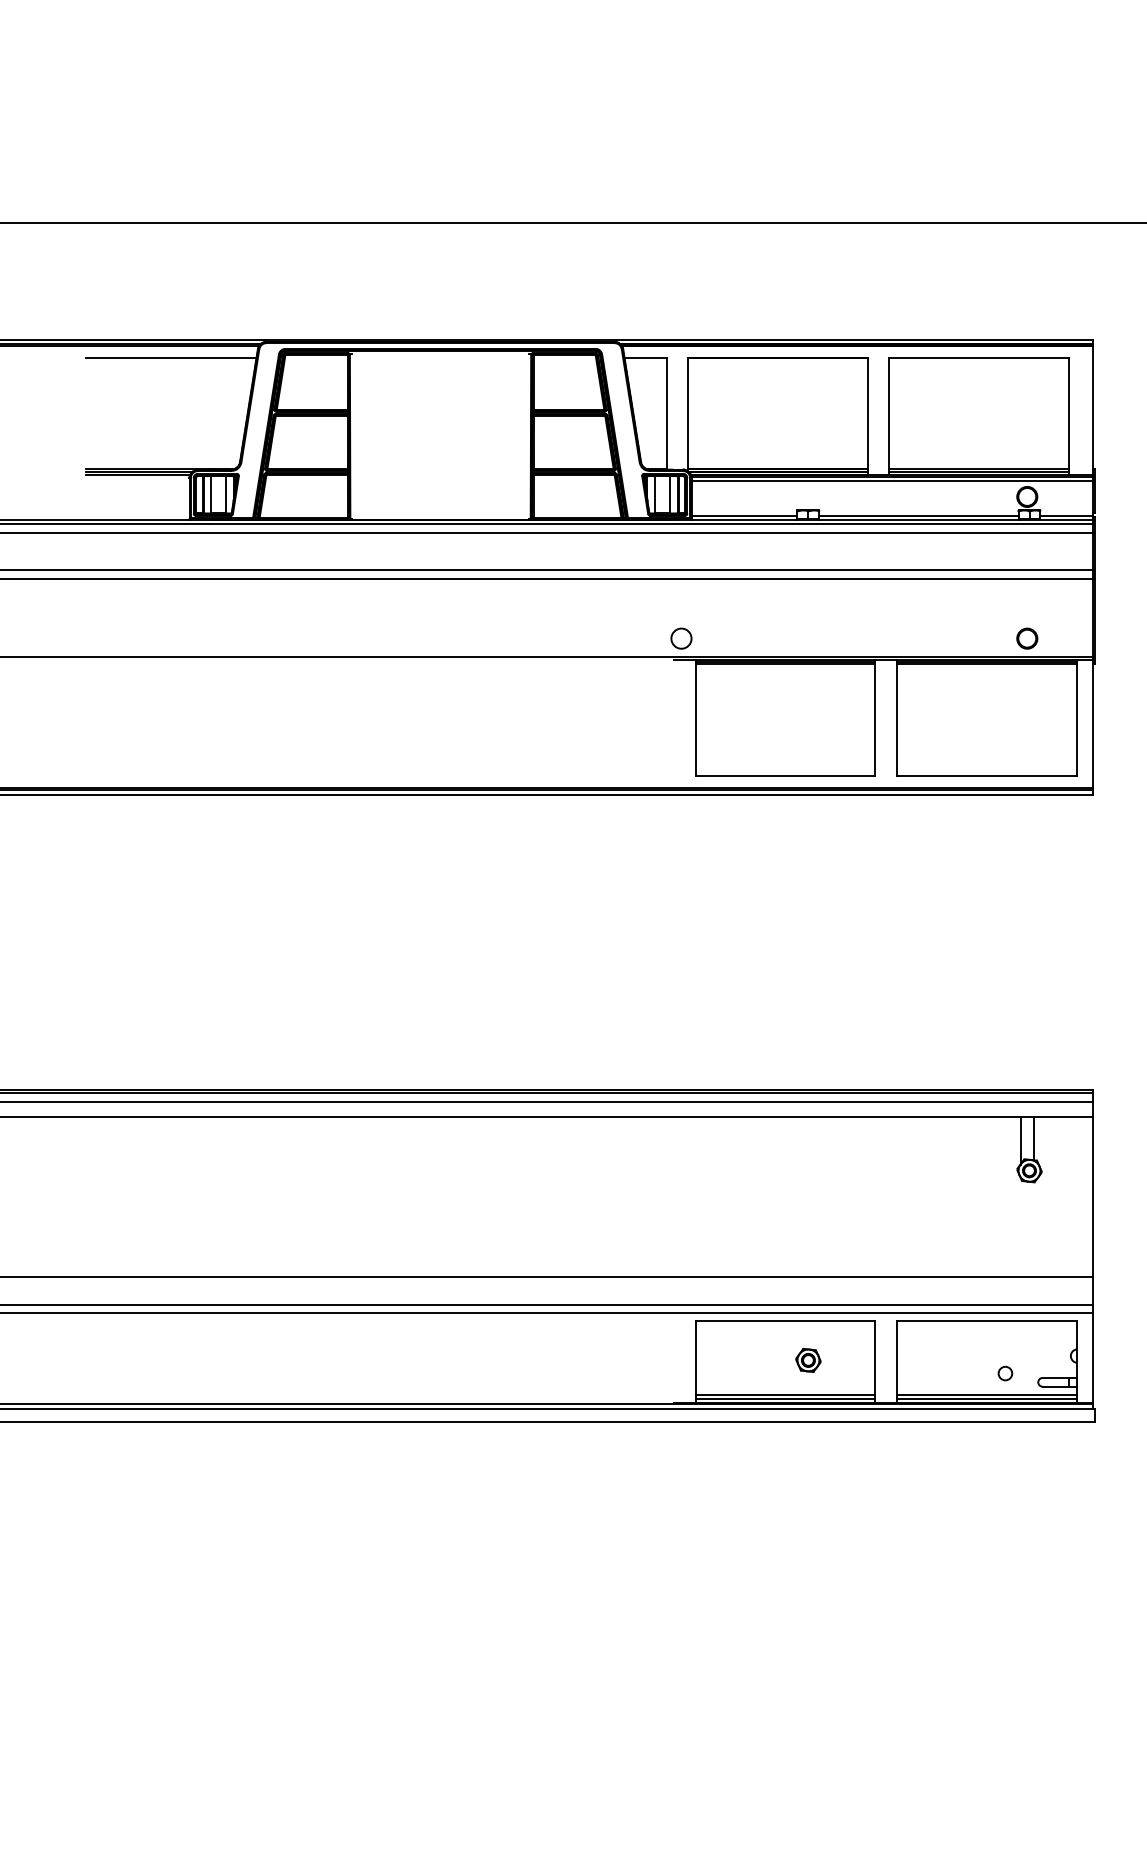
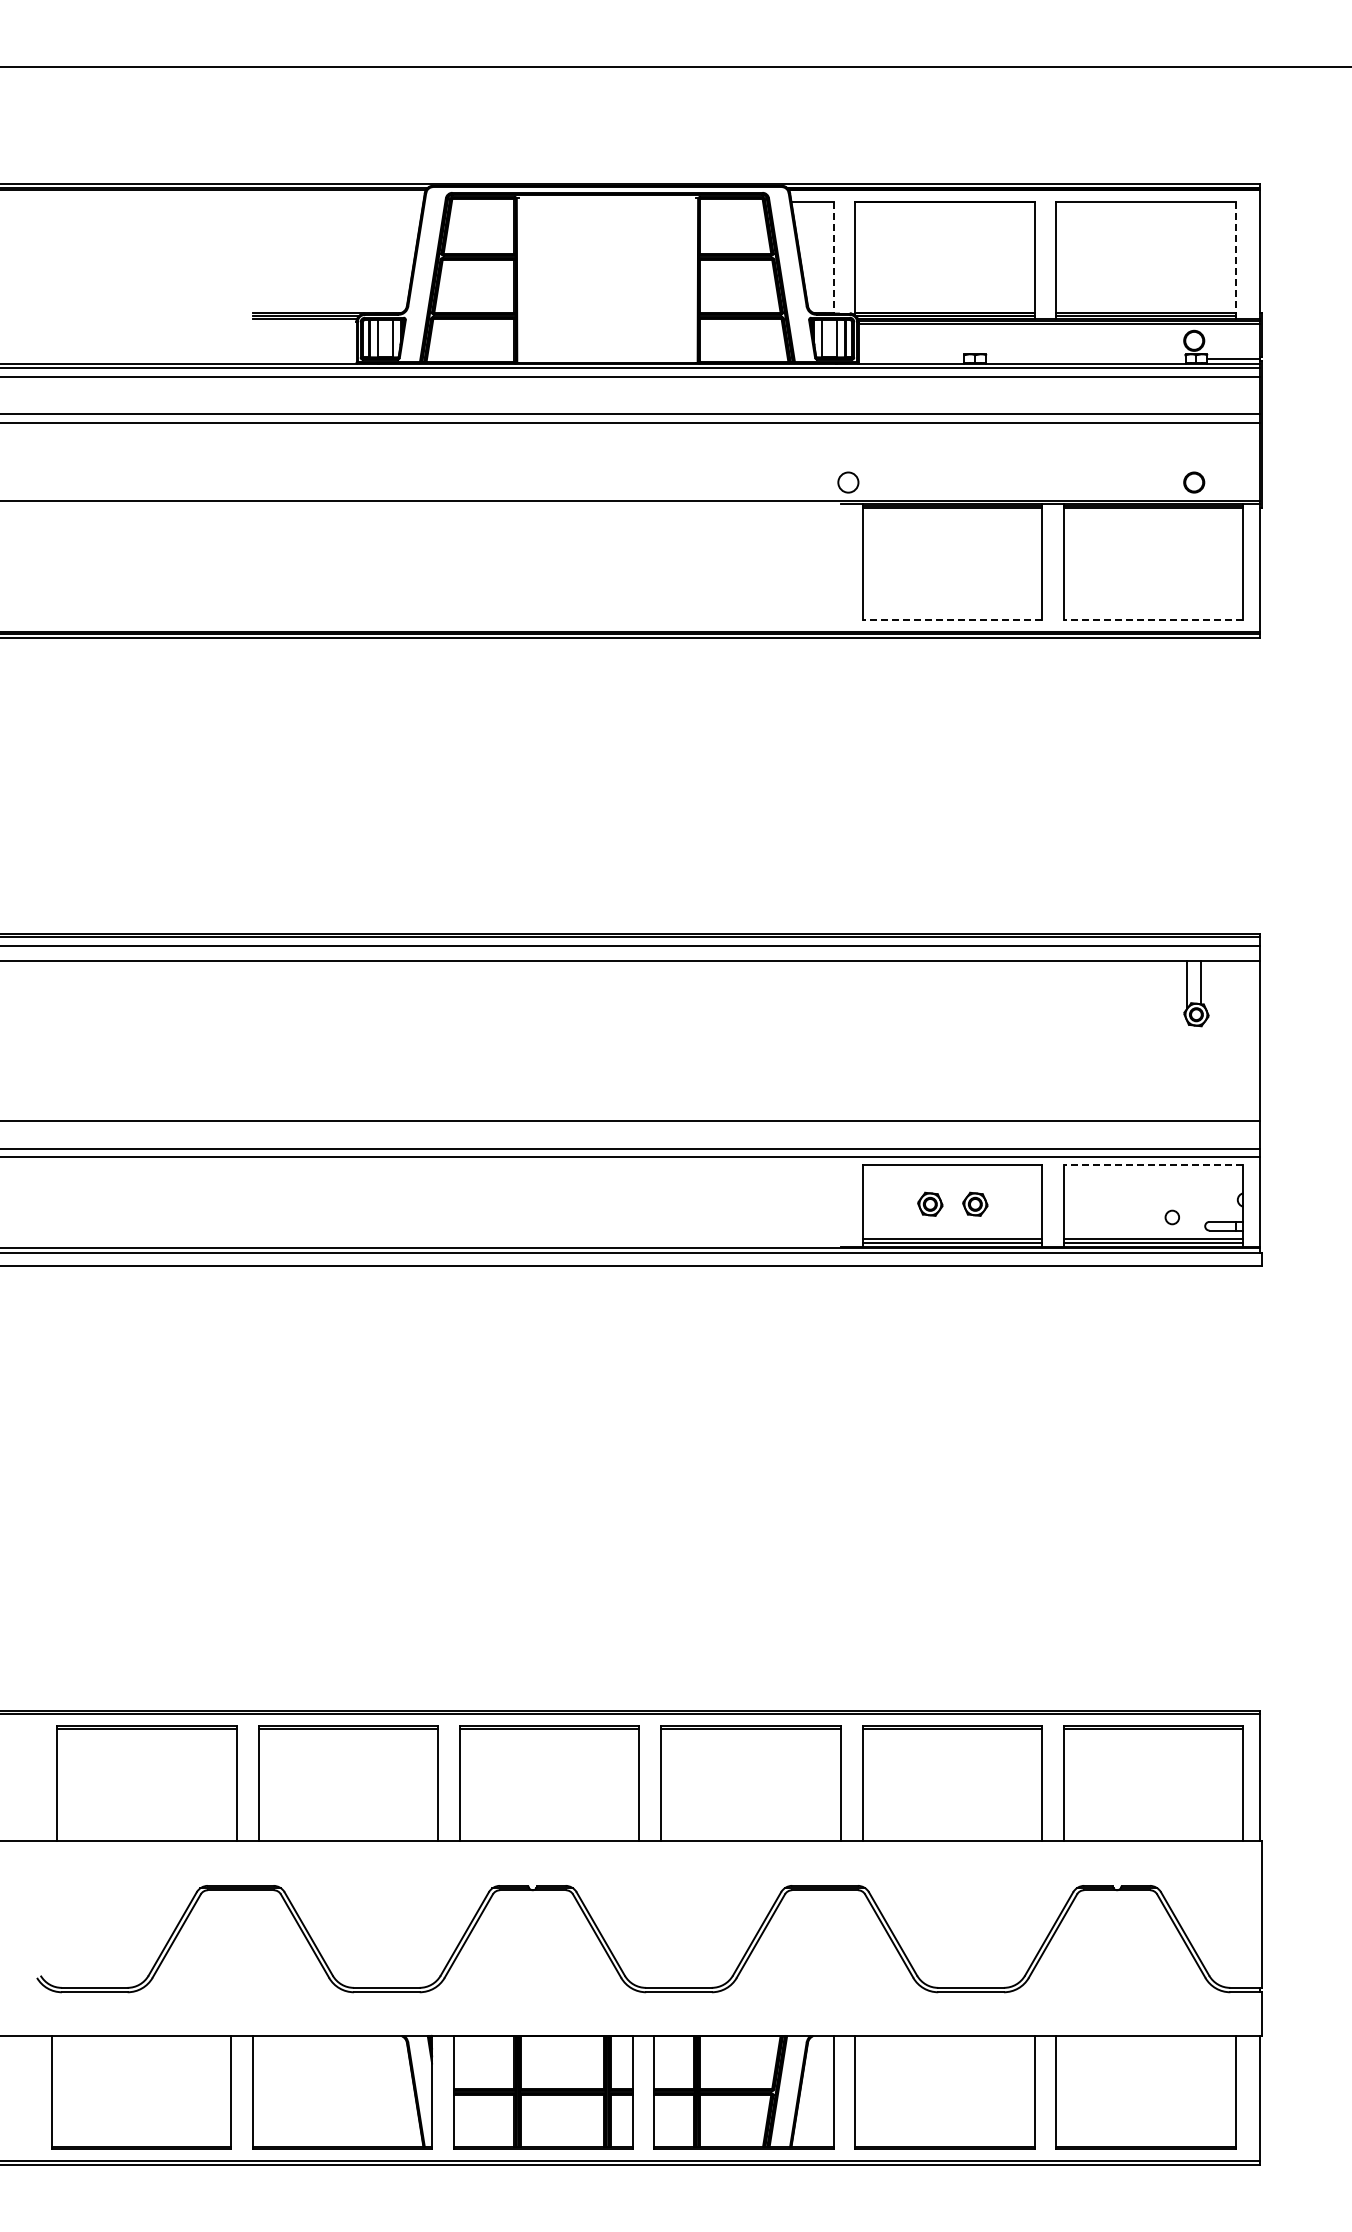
line: (170, 358) -> (337, 202), removed
line: (666, 413) -> (833, 257), solid -> dashed
line: (1068, 416) -> (1235, 260), solid -> dashed
line: (744, 515) -> (911, 359), removed
line: (918, 515) -> (1085, 359), removed
line: (785, 776) -> (952, 620), solid -> dashed
line: (986, 776) -> (1153, 620), solid -> dashed
line: (986, 1320) -> (1153, 1164), solid -> dashed
part: (763, 1359) -> (930, 1203), added

